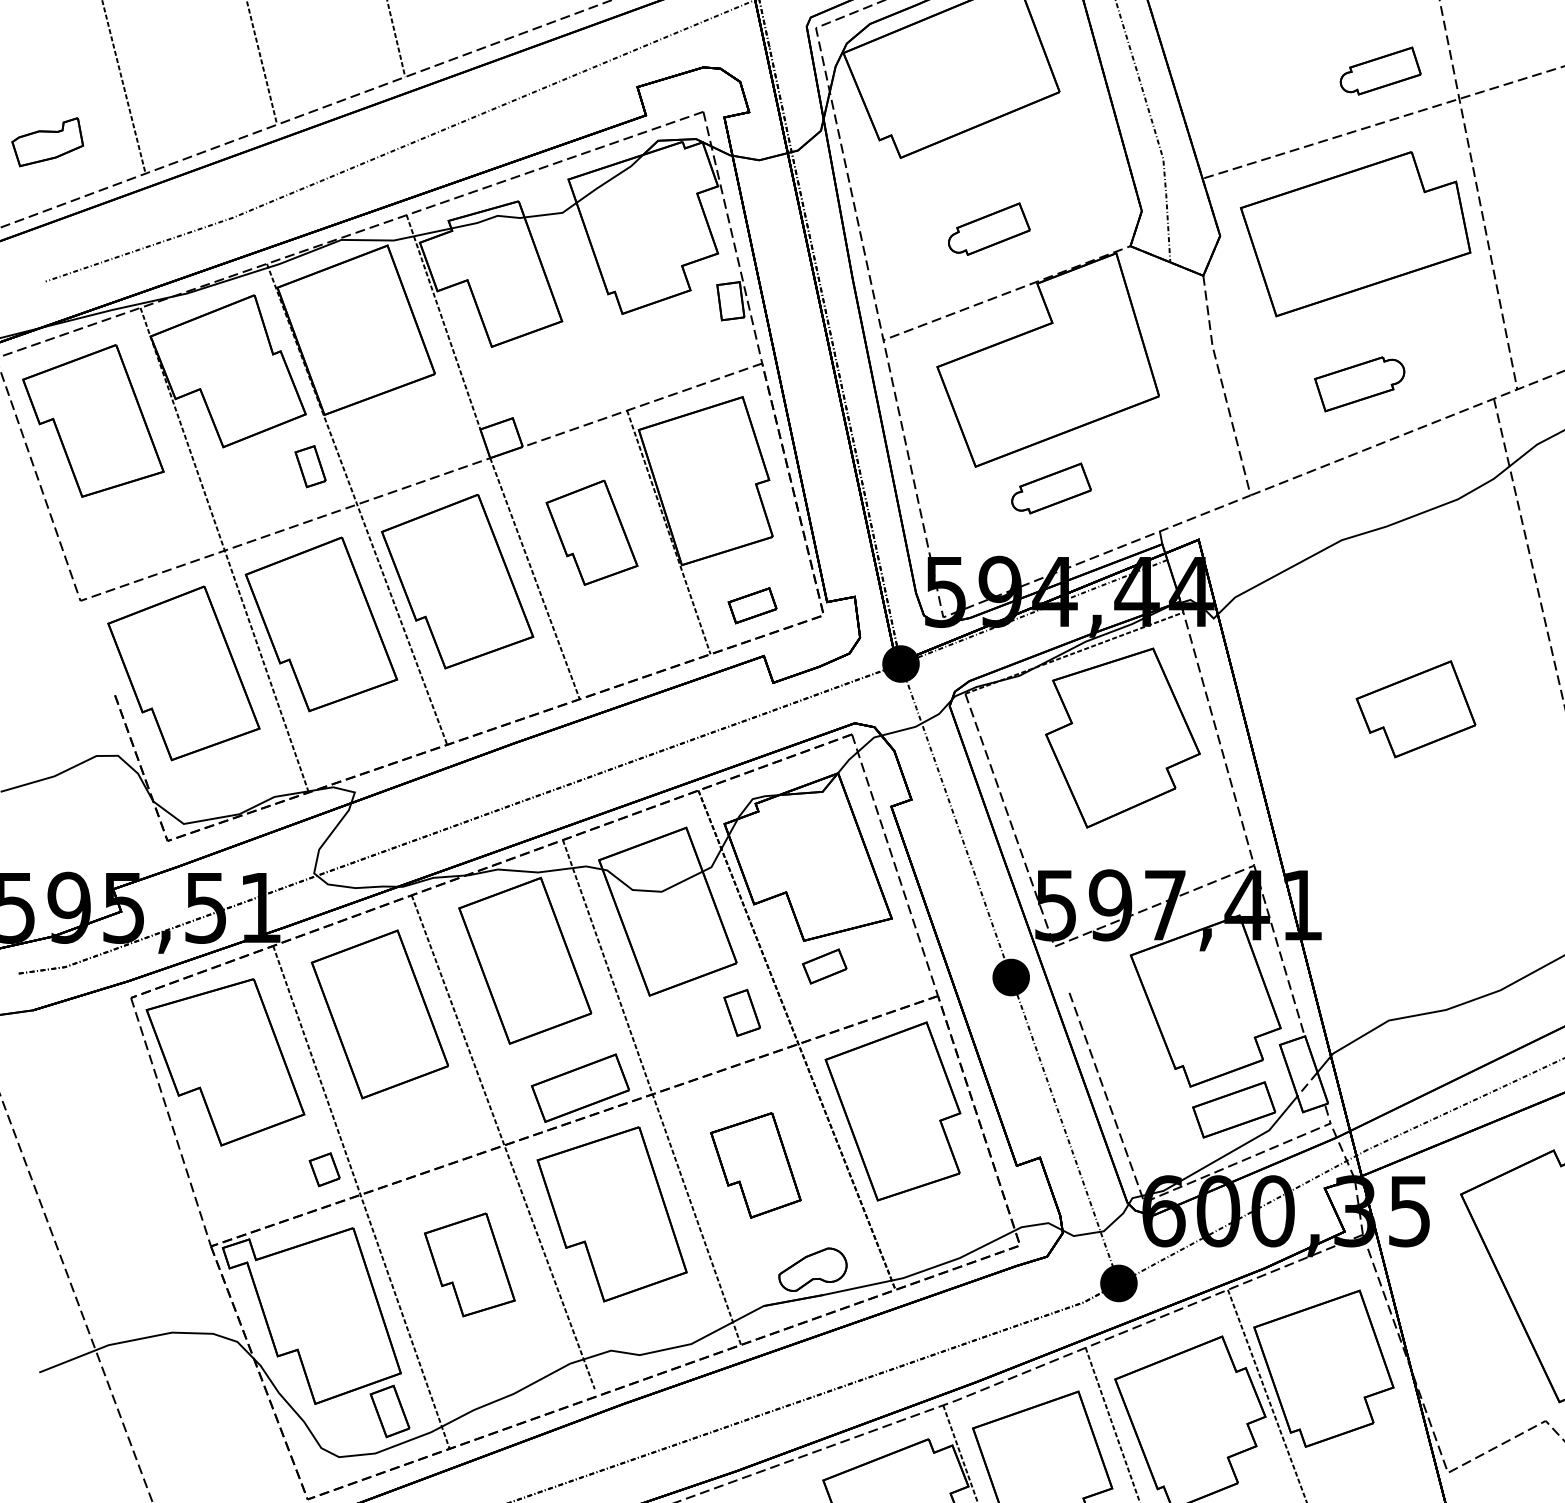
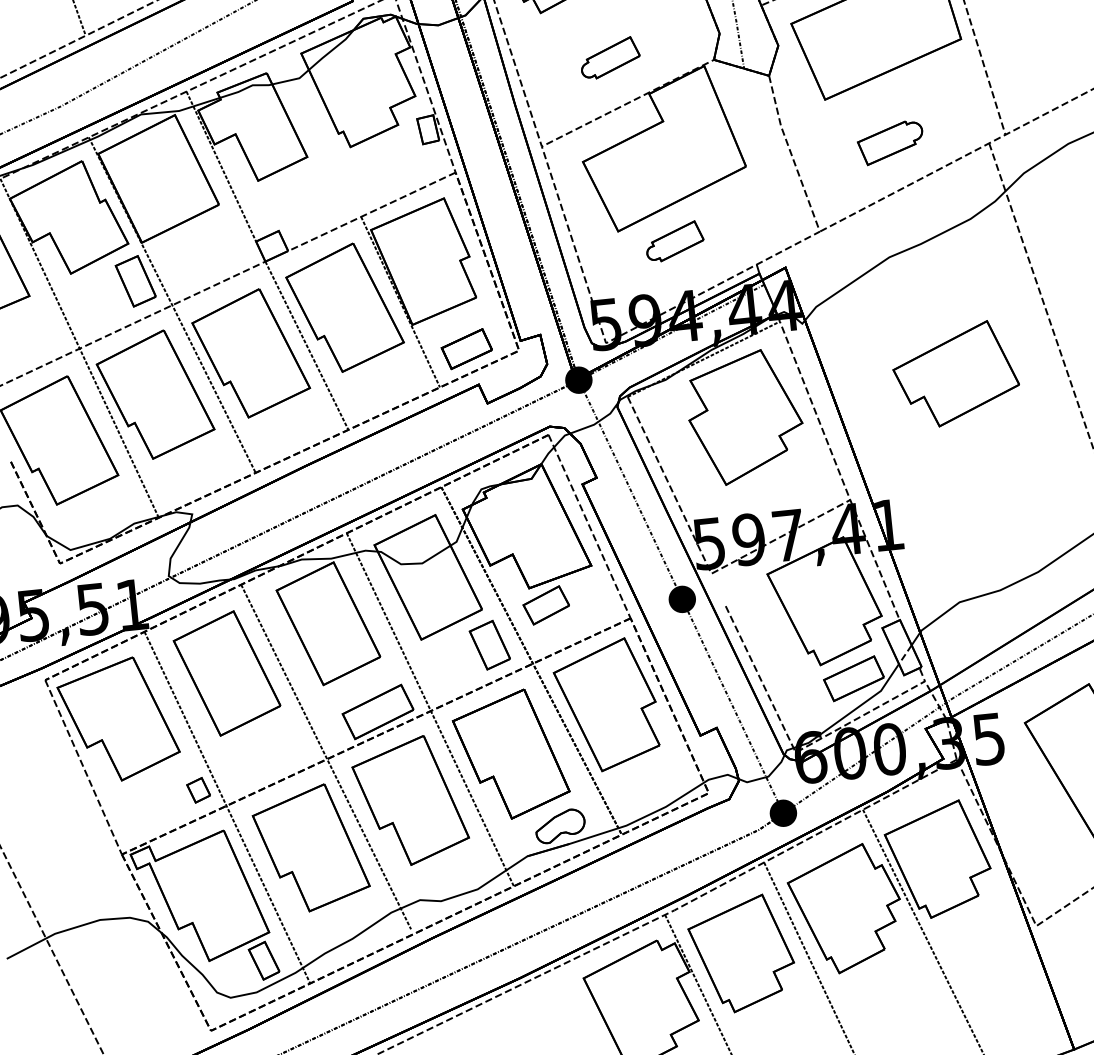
part: (310, 466) -> (135, 281), size x1.67
part: (591, 532) -> (344, 307), size x1.67
part: (752, 605) -> (466, 348), size x1.43
part: (1415, 708) -> (955, 373), size x1.43
part: (824, 966) -> (546, 605), size x1.43
part: (741, 1012) -> (489, 645), size x1.43
part: (755, 1165) -> (510, 754), size x1.67
part: (469, 1264) -> (310, 848), size x1.67

